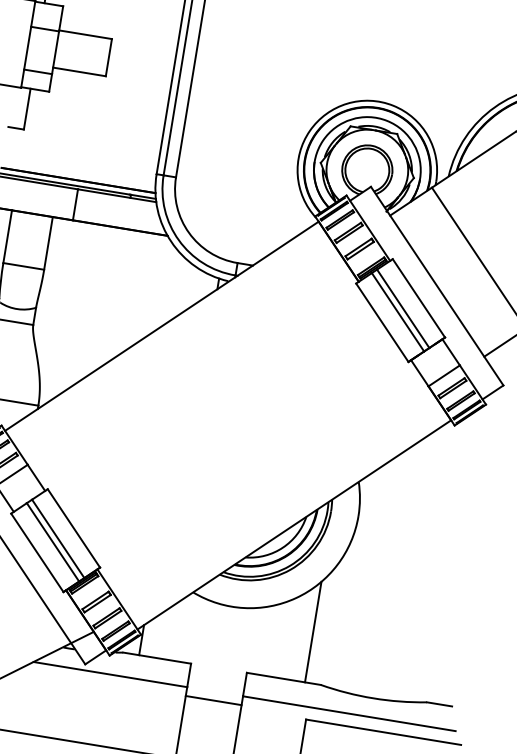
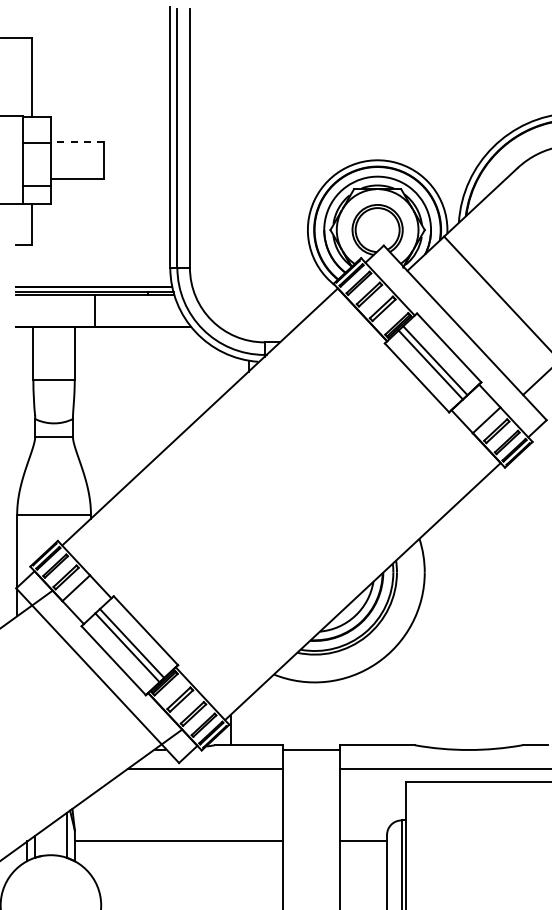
line: (85, 34) -> (77, 141), solid -> dashed
line: (312, 632) -> (398, 694), removed
line: (213, 700) -> (311, 749), moved

